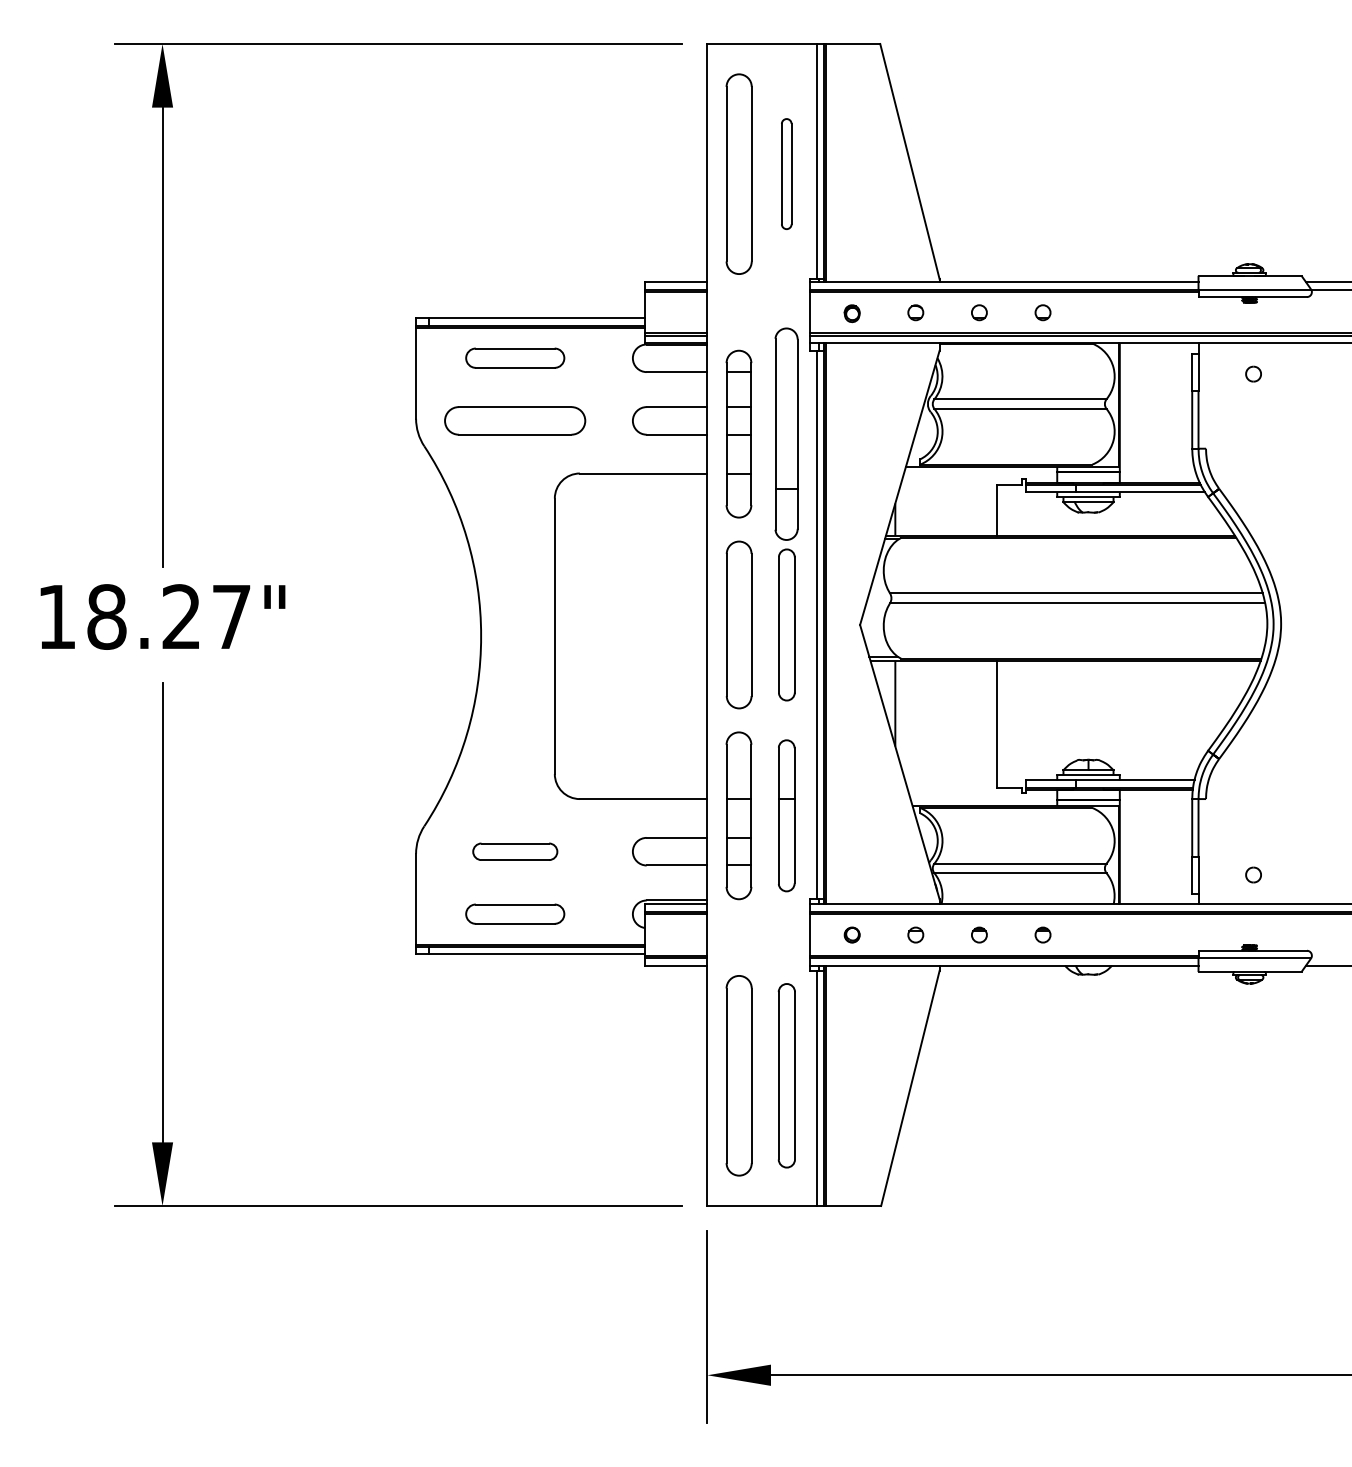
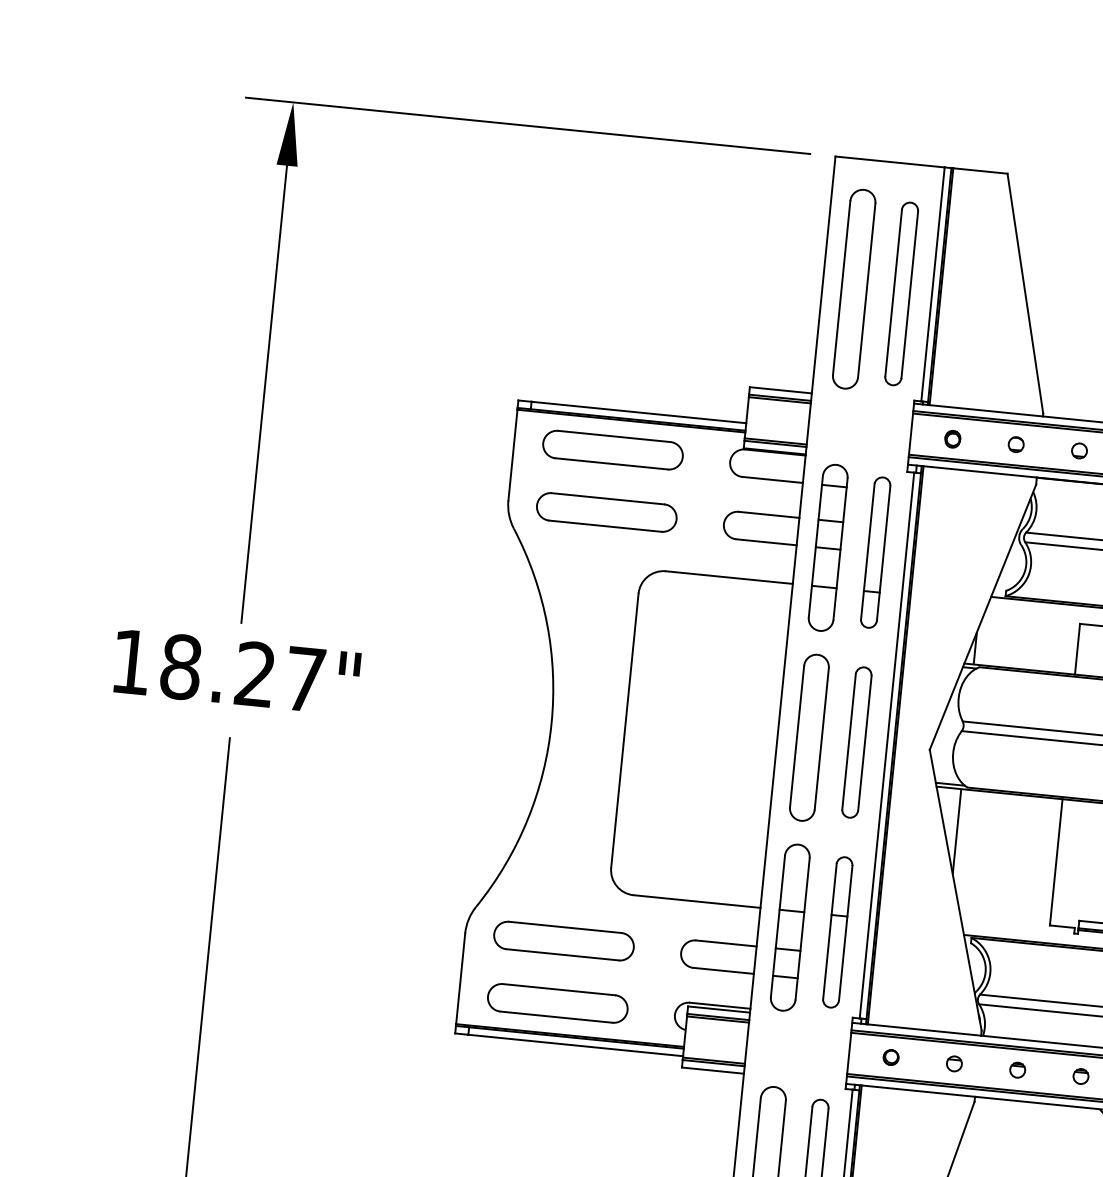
part: (786, 173) -> (901, 293), size x1.67
part: (515, 357) -> (613, 449), size x1.43
part: (786, 433) -> (875, 551), size x0.71
part: (515, 851) -> (564, 940), size x1.67
part: (515, 913) -> (558, 1002), size x1.43

